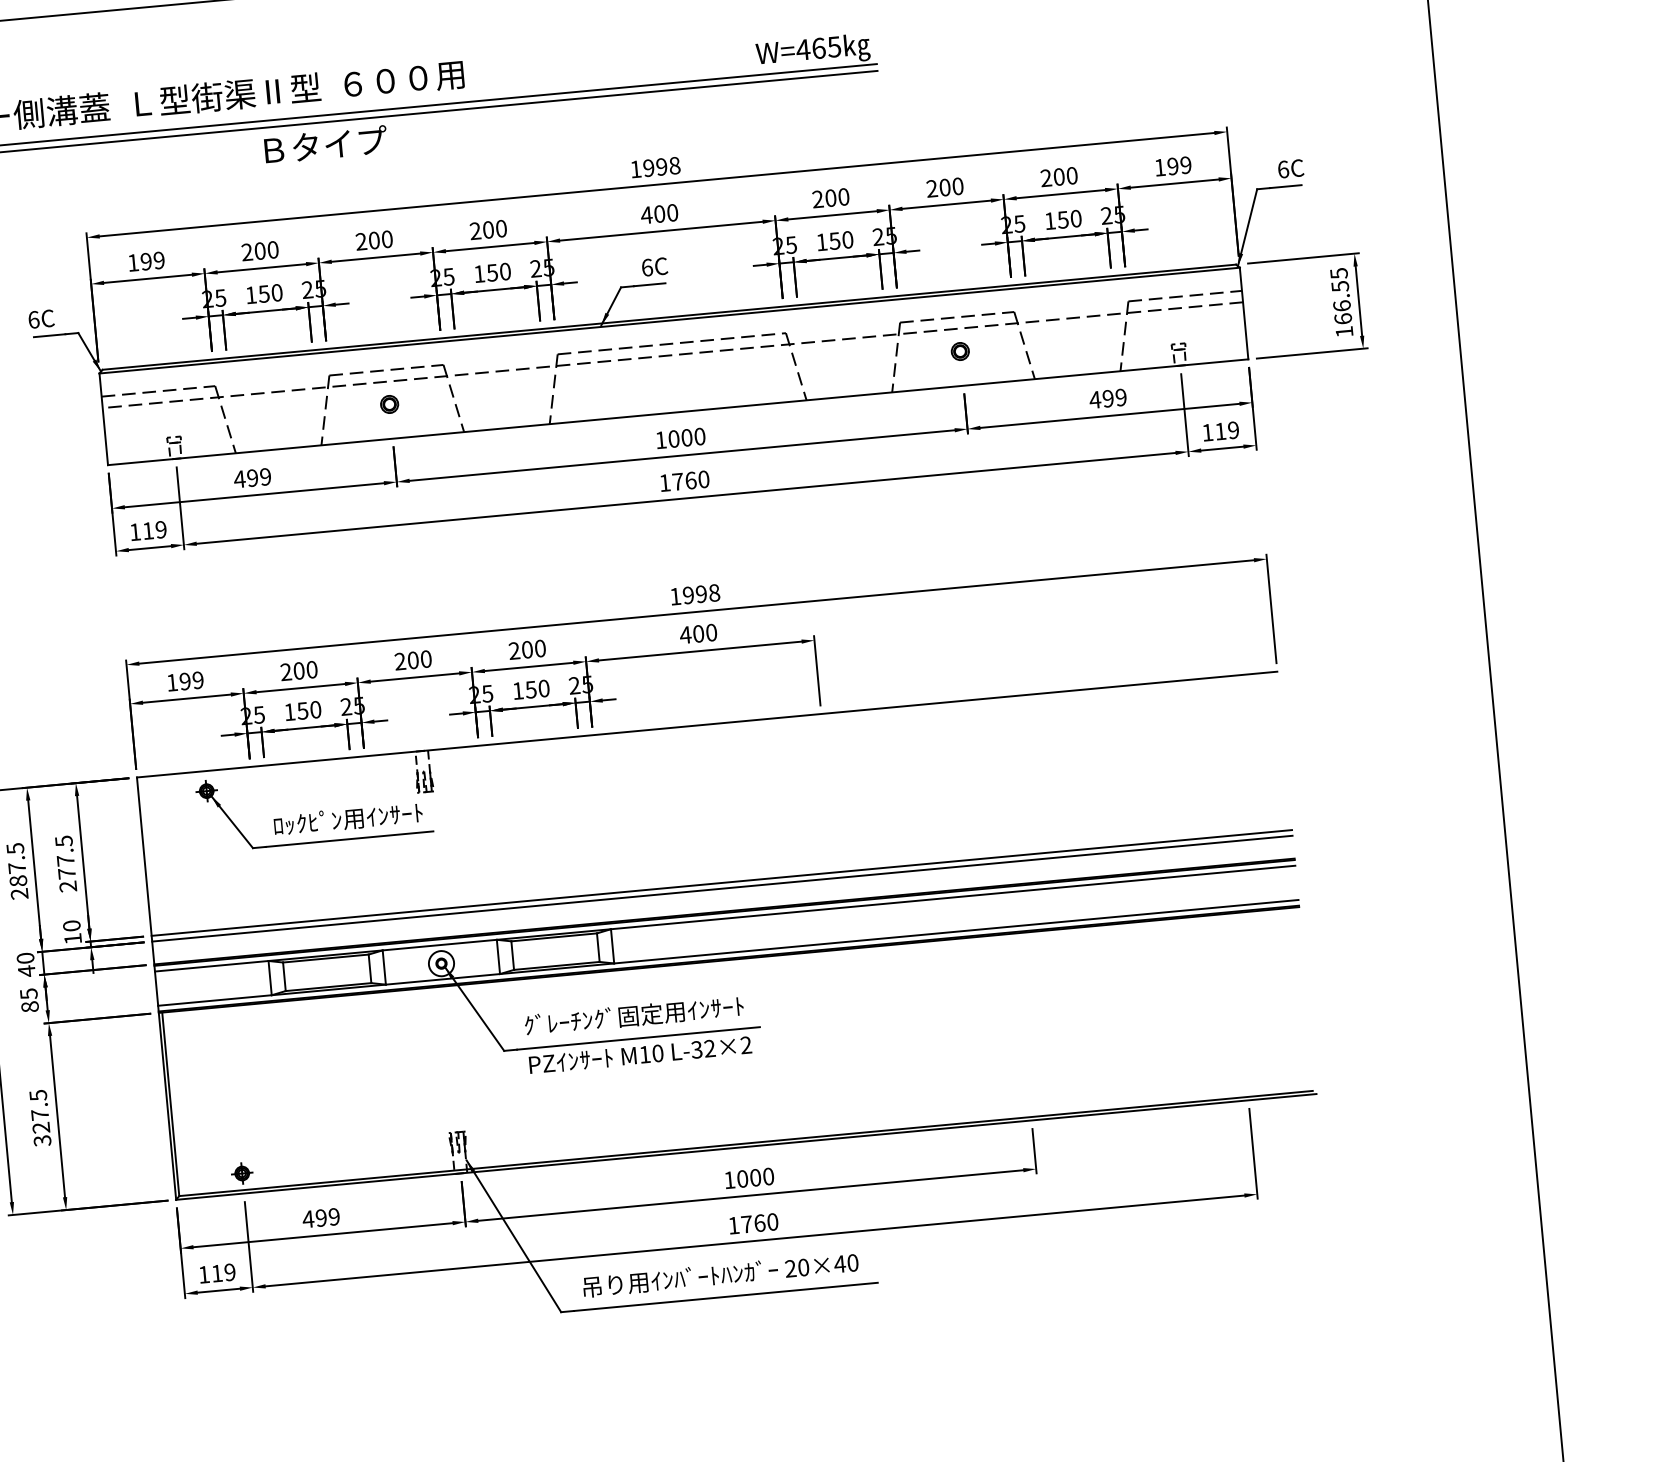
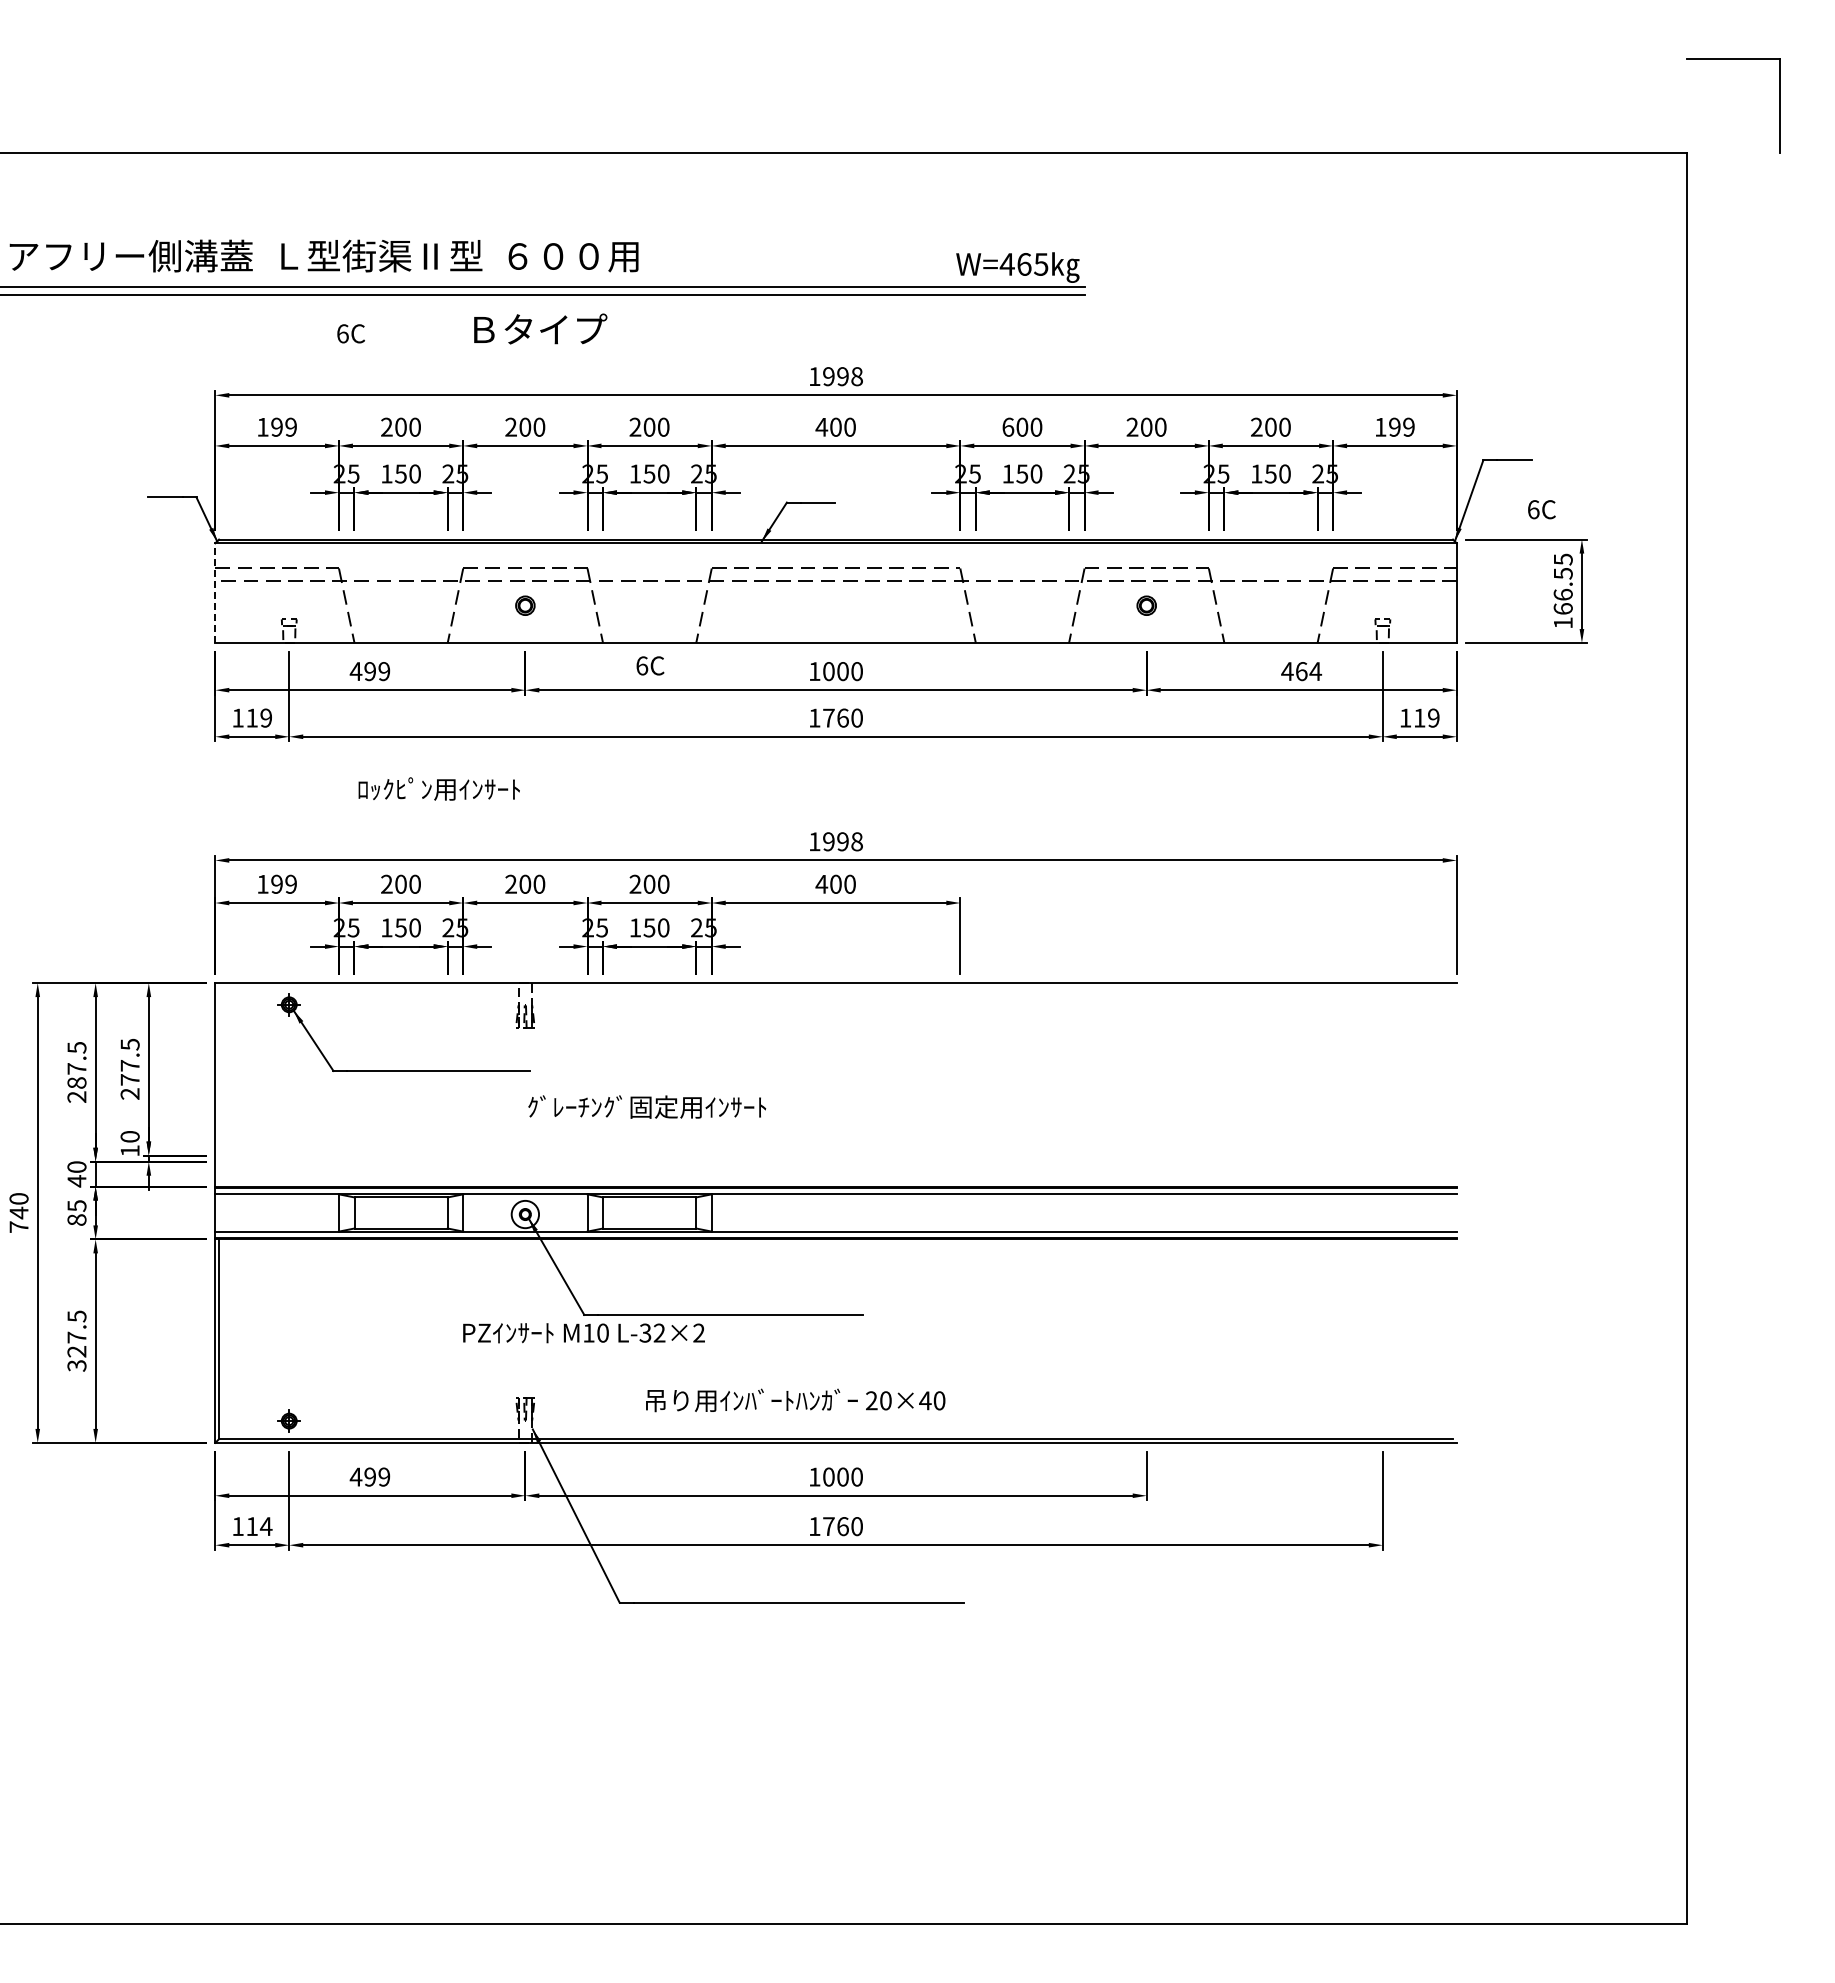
text: (325, 144) -> (540, 328), moved
text: (1290, 168) -> (1541, 509), moved
text: (818, 198) -> (1008, 426), 200 -> 600
text: (654, 266) -> (650, 665), moved
text: (40, 318) -> (350, 333), moved
text: (1114, 398) -> (1308, 671), 499 -> 464
line: (103, 419) -> (215, 593), solid -> dashed
text: (347, 818) -> (438, 788), moved
line: (721, 883) -> (835, 1155), removed
line: (721, 888) -> (835, 1161), removed
text: (634, 1015) -> (647, 1106), moved
text: (640, 1055) -> (583, 1333), moved
text: (229, 1272) -> (265, 1526), 119 -> 114
text: (720, 1274) -> (795, 1400), moved

